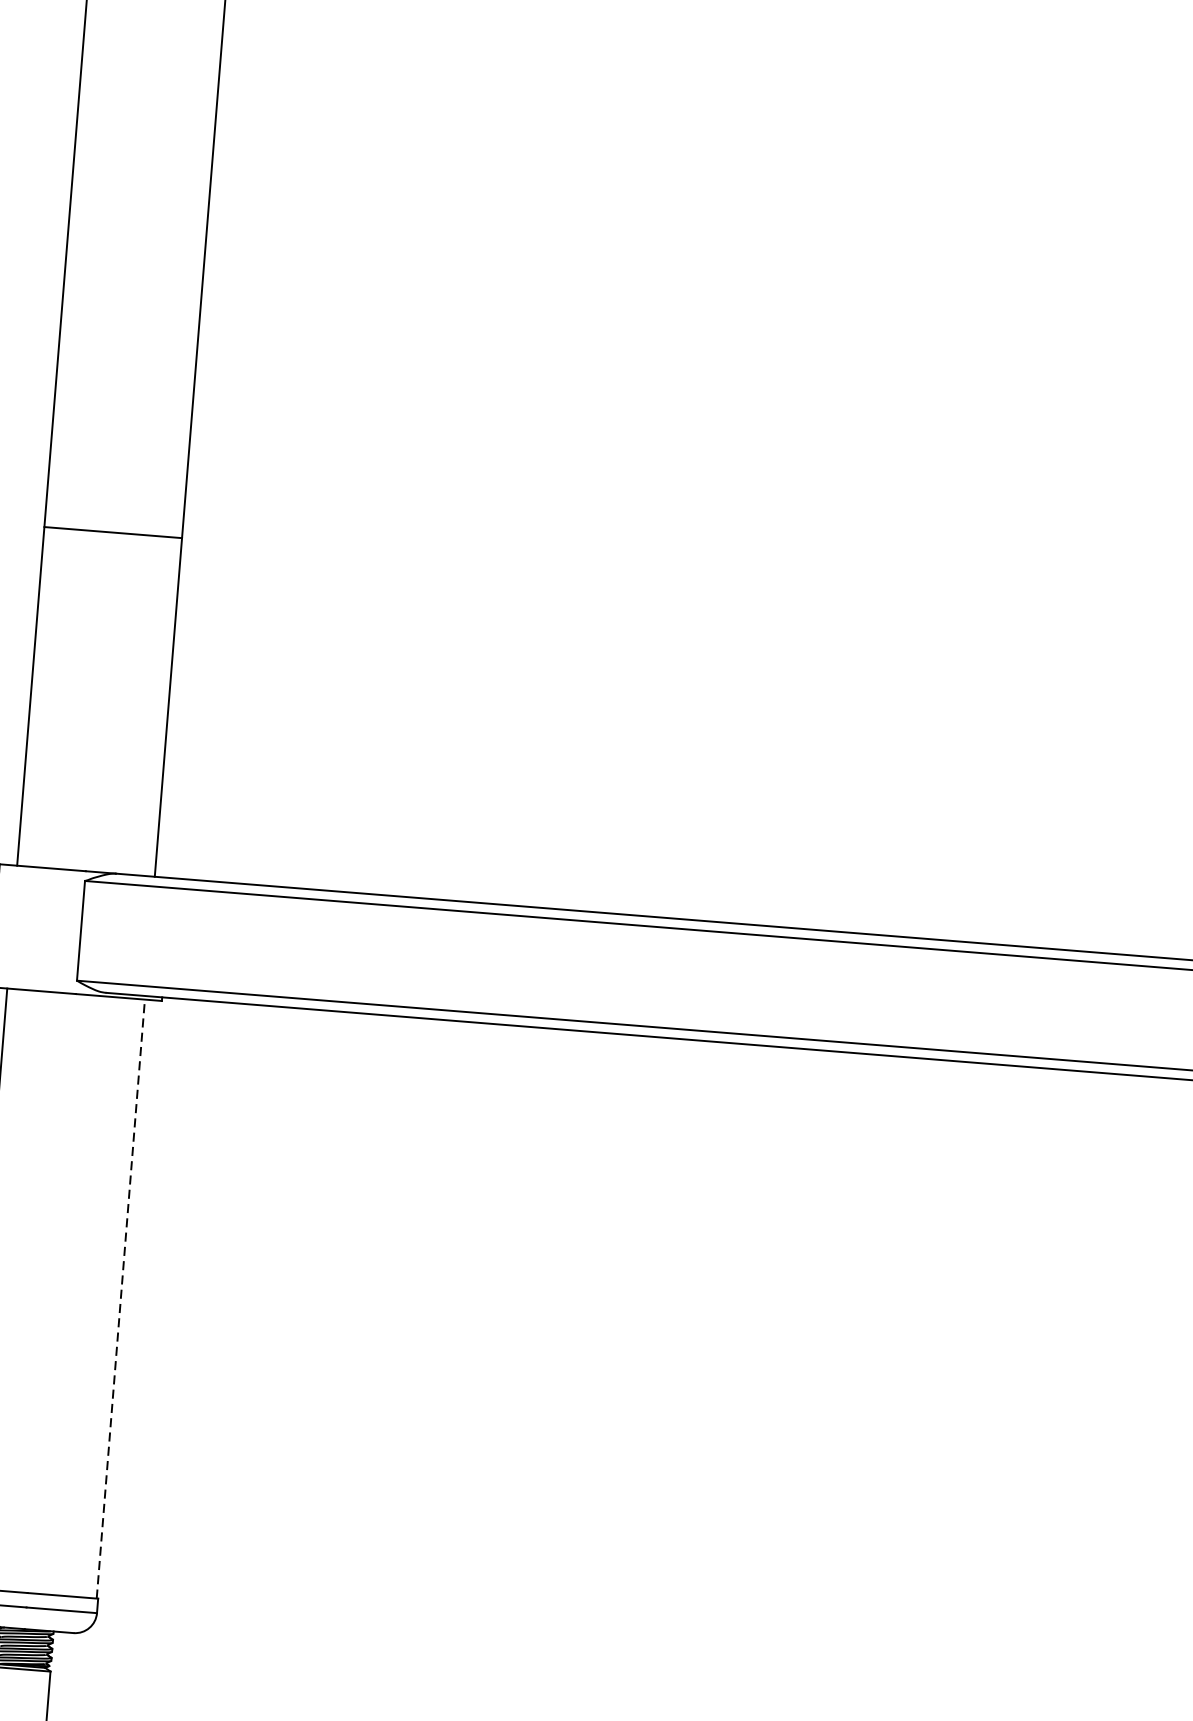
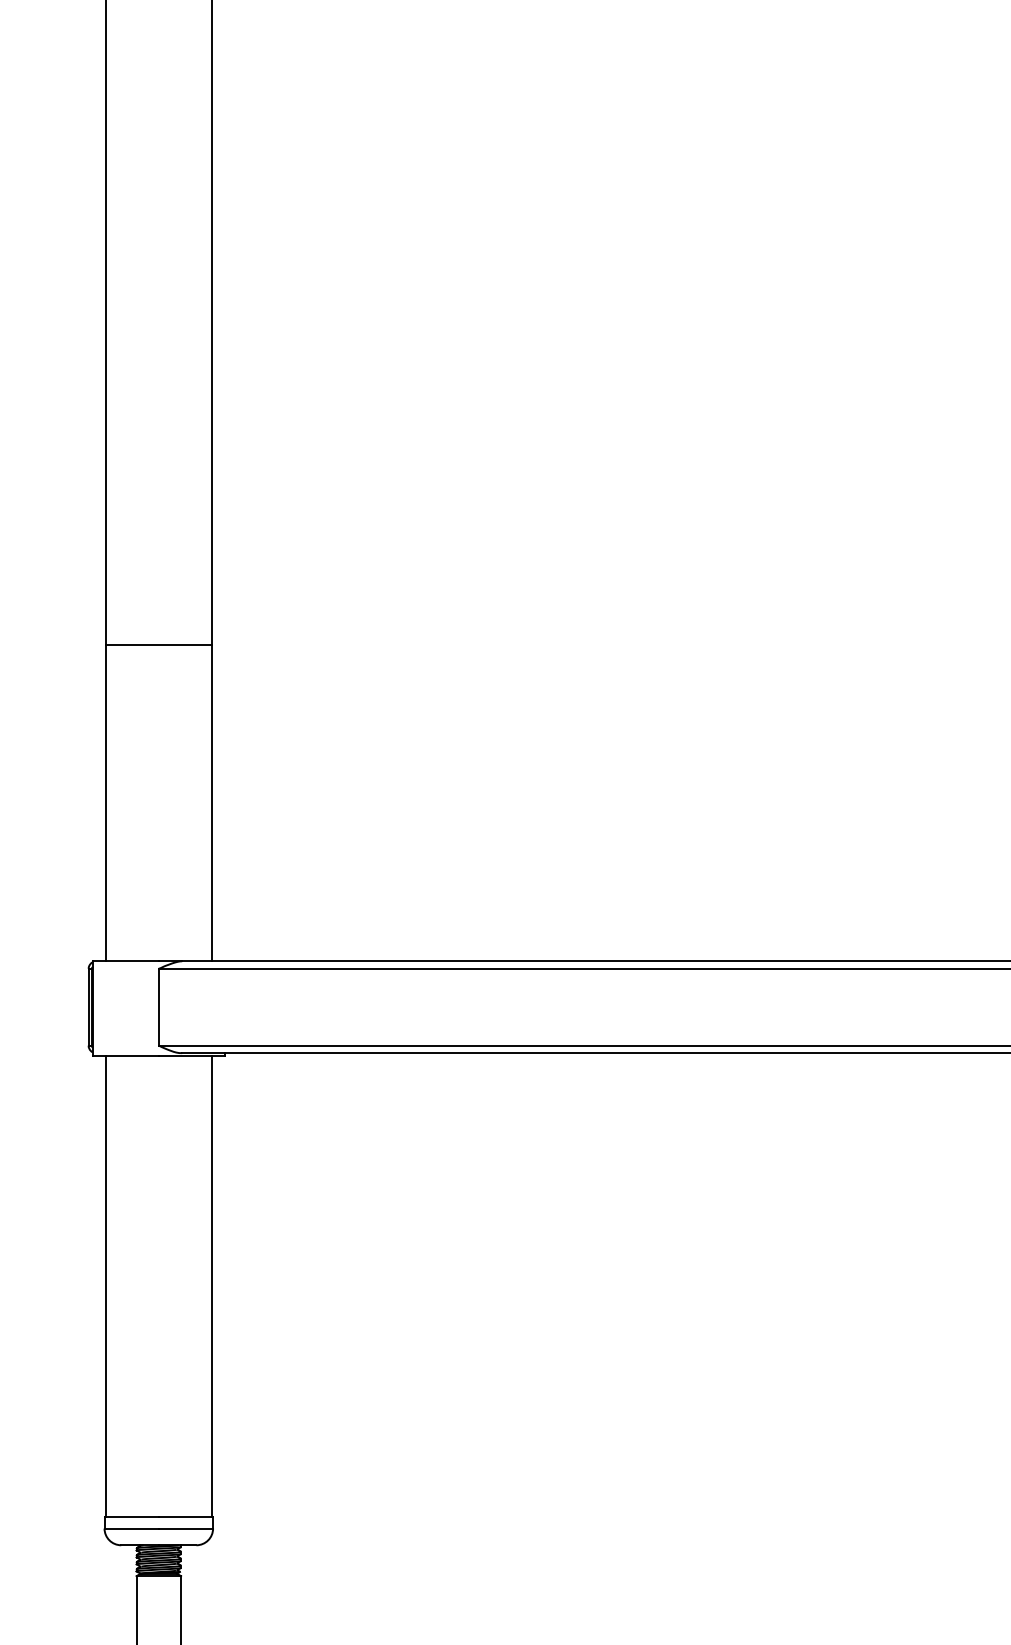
line: (112, 532) -> (158, 645), moved
line: (120, 1298) -> (211, 1286), dashed -> solid

